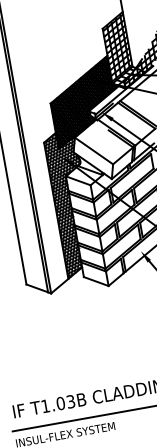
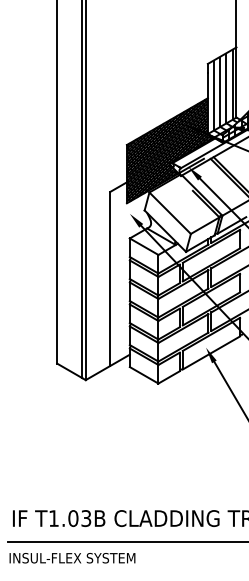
hatch: (117, 47) -> (221, 90), removed
hatch: (81, 197) -> (144, 268), removed

